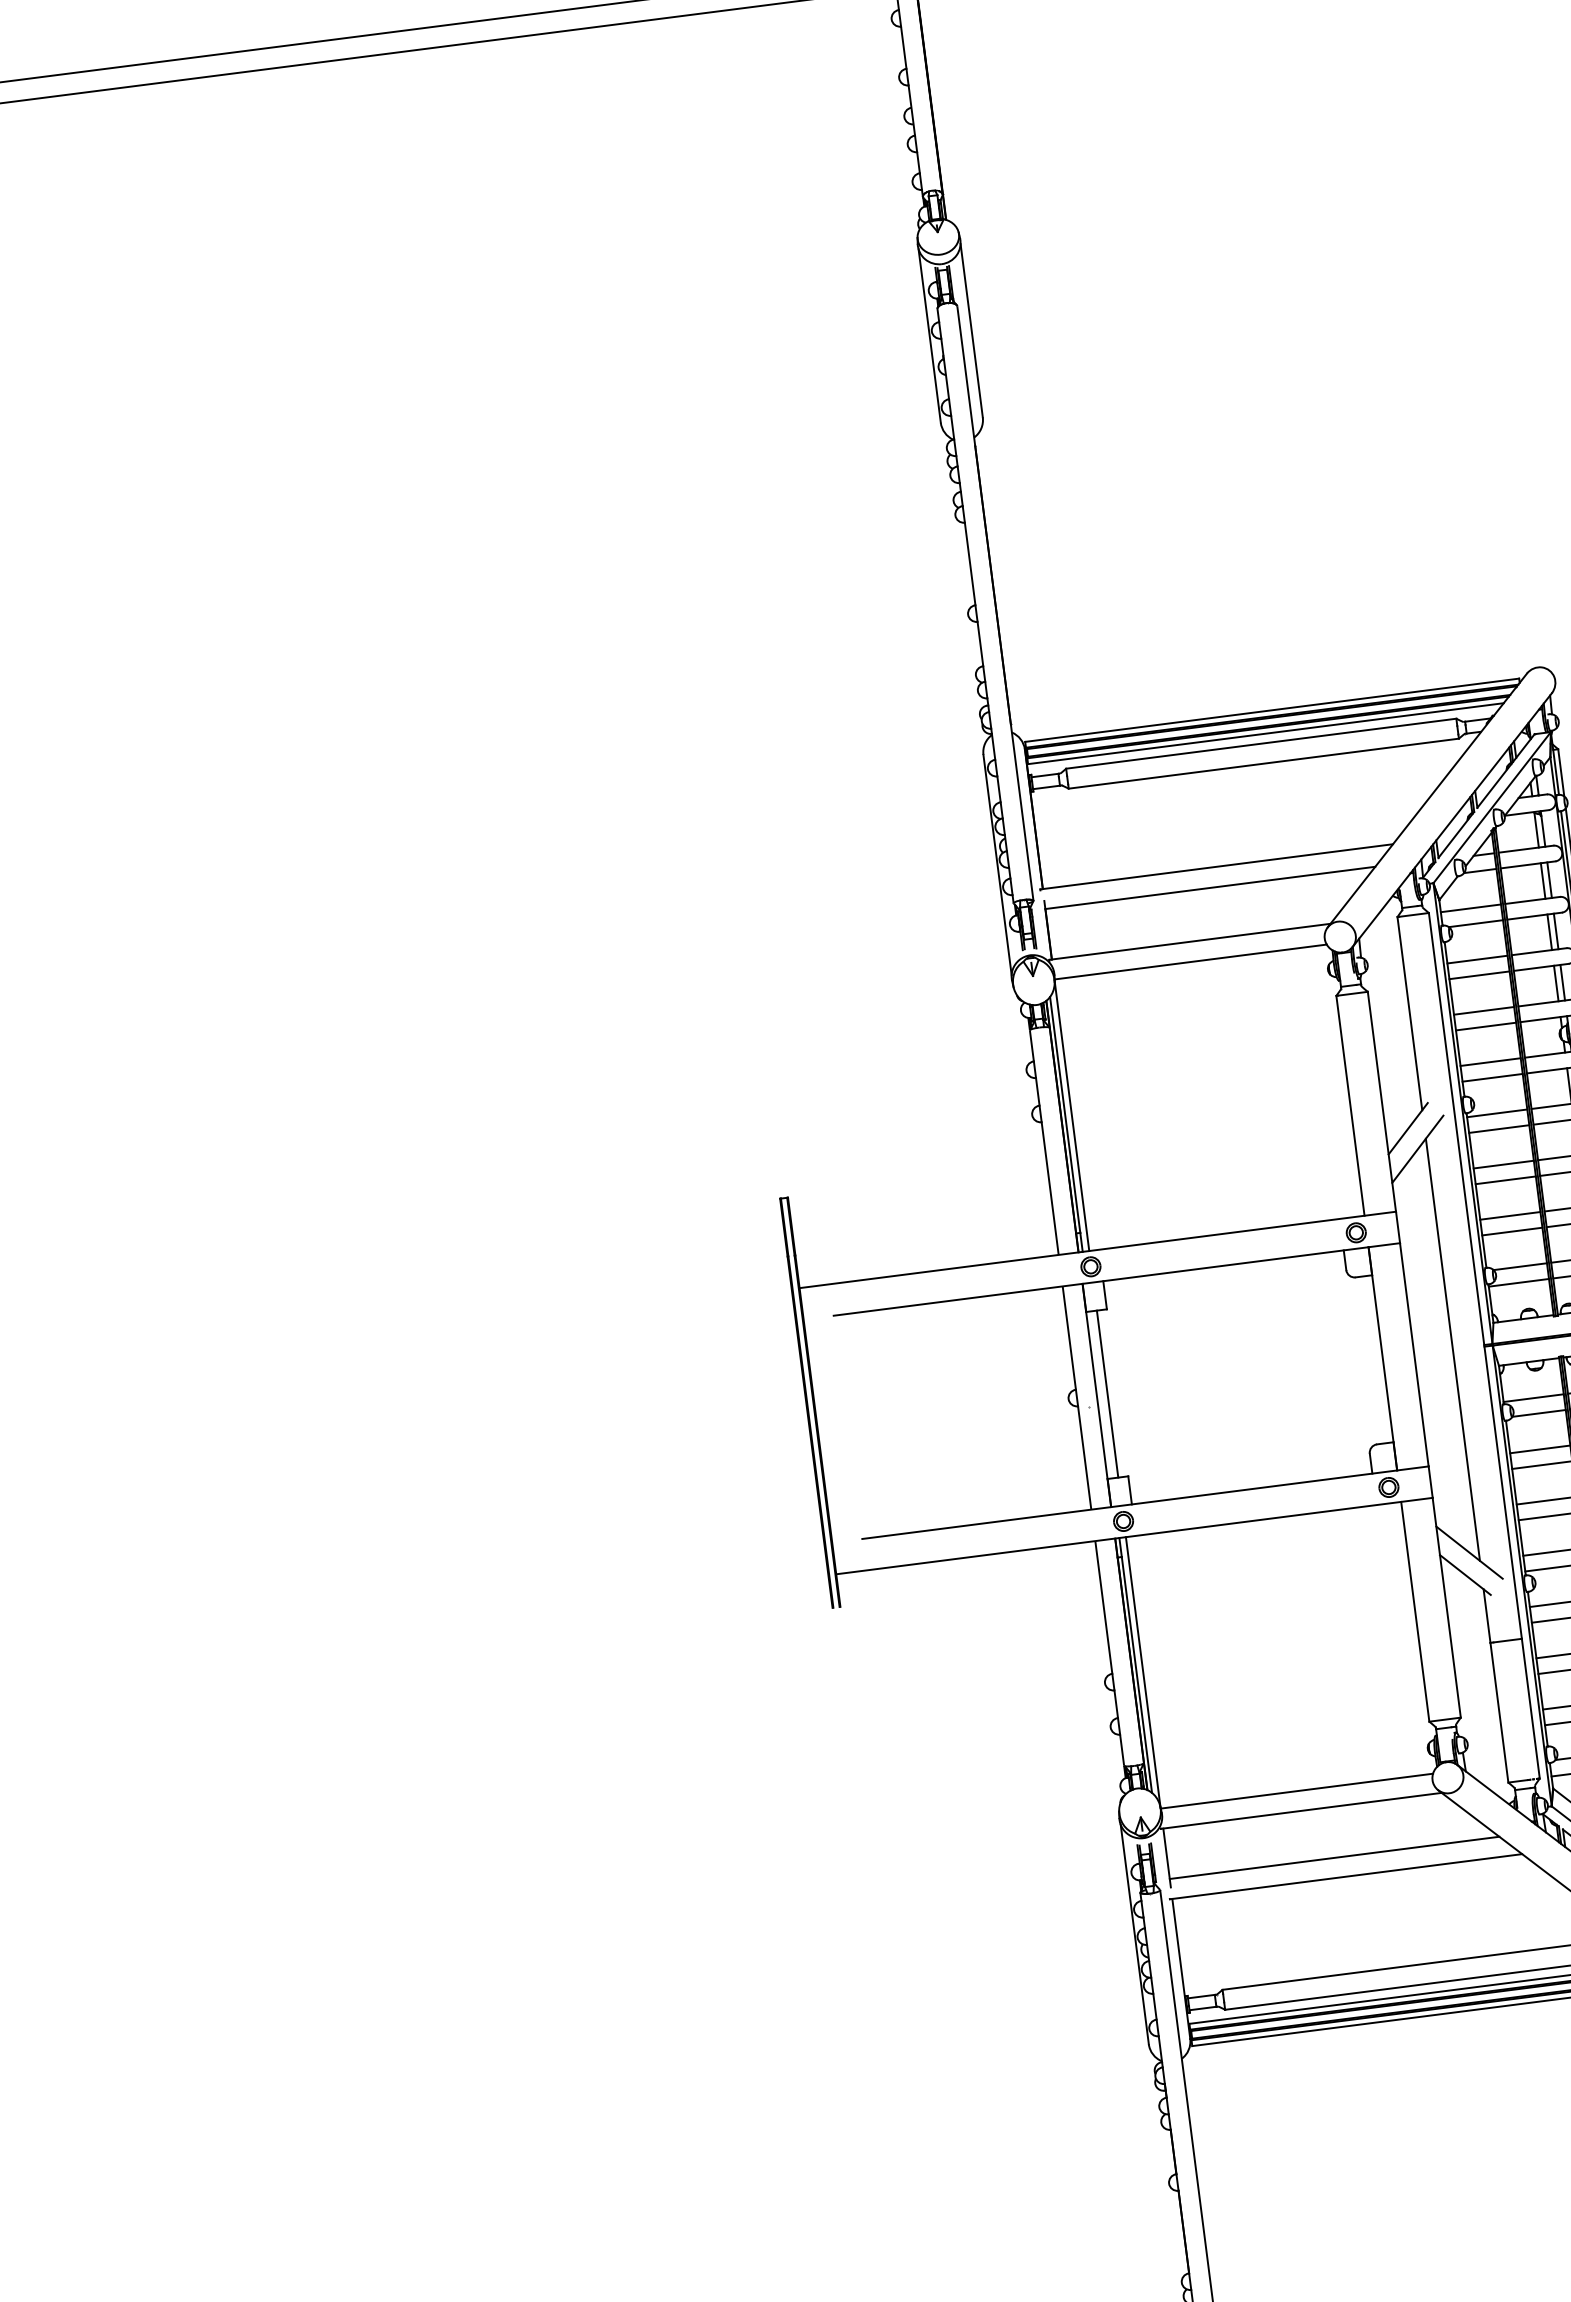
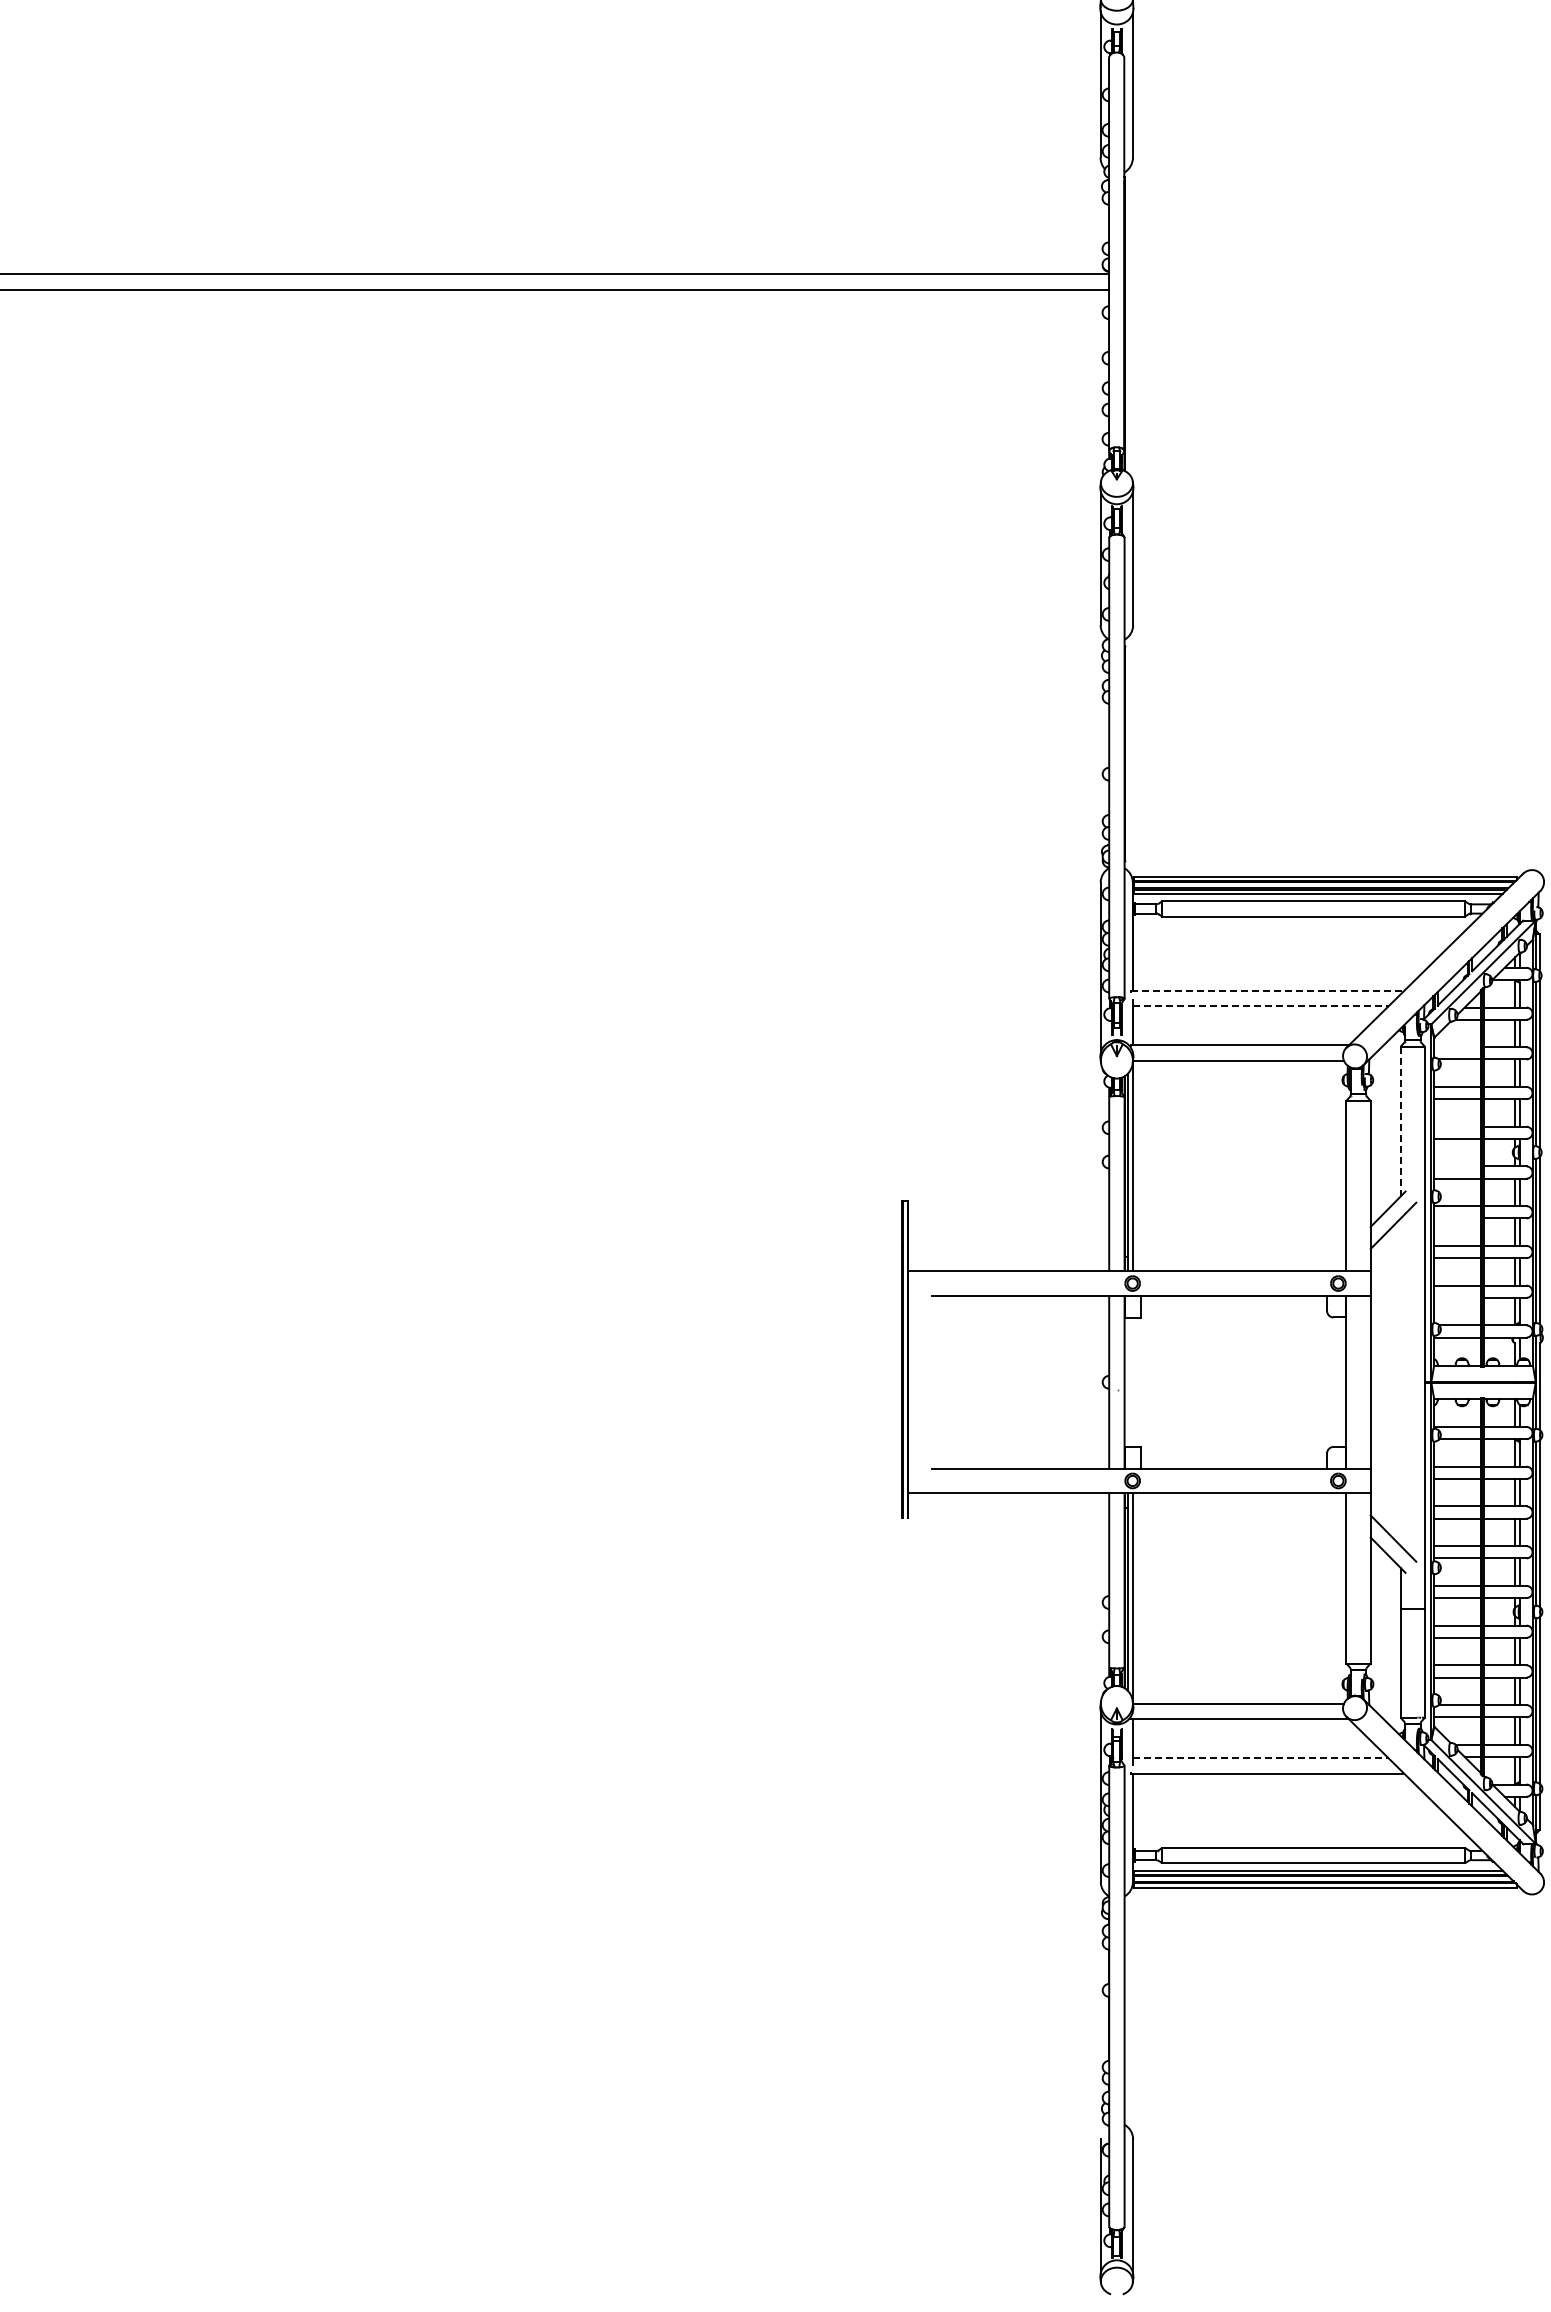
line: (1216, 866) -> (1267, 990), solid -> dashed
line: (1210, 888) -> (1260, 1006), solid -> dashed
line: (1470, 908) -> (1457, 1047), removed
line: (1484, 1010) -> (1457, 1126), removed
line: (1409, 1013) -> (1400, 1121), solid -> dashed
line: (1490, 1062) -> (1457, 1166), removed
line: (1499, 1129) -> (1457, 1218), removed
line: (1512, 1231) -> (1457, 1297), removed
line: (1452, 1348) -> (1400, 1381), removed
line: (1107, 1394) -> (1132, 1382), removed
line: (1334, 1858) -> (1260, 1758), solid -> dashed

